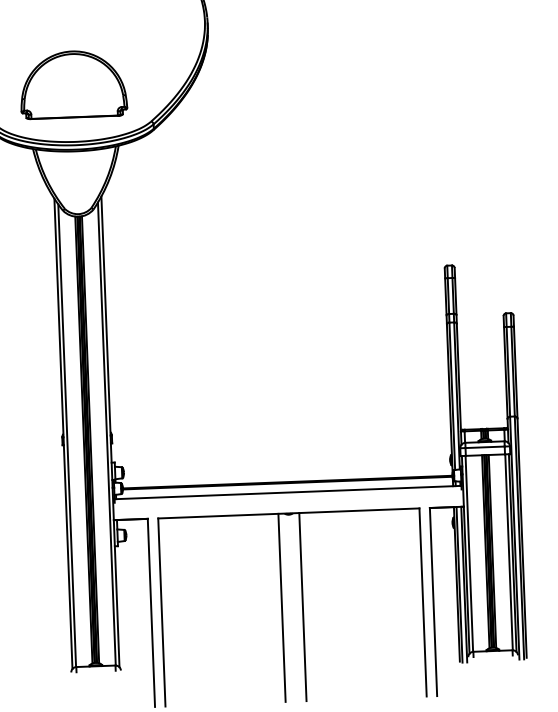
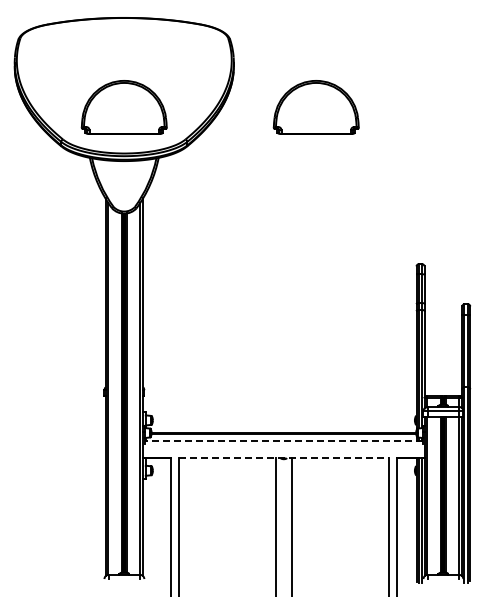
part: (311, 75) -> (315, 107), added
line: (287, 492) -> (283, 441), solid -> dashed
line: (288, 513) -> (283, 458), solid -> dashed

